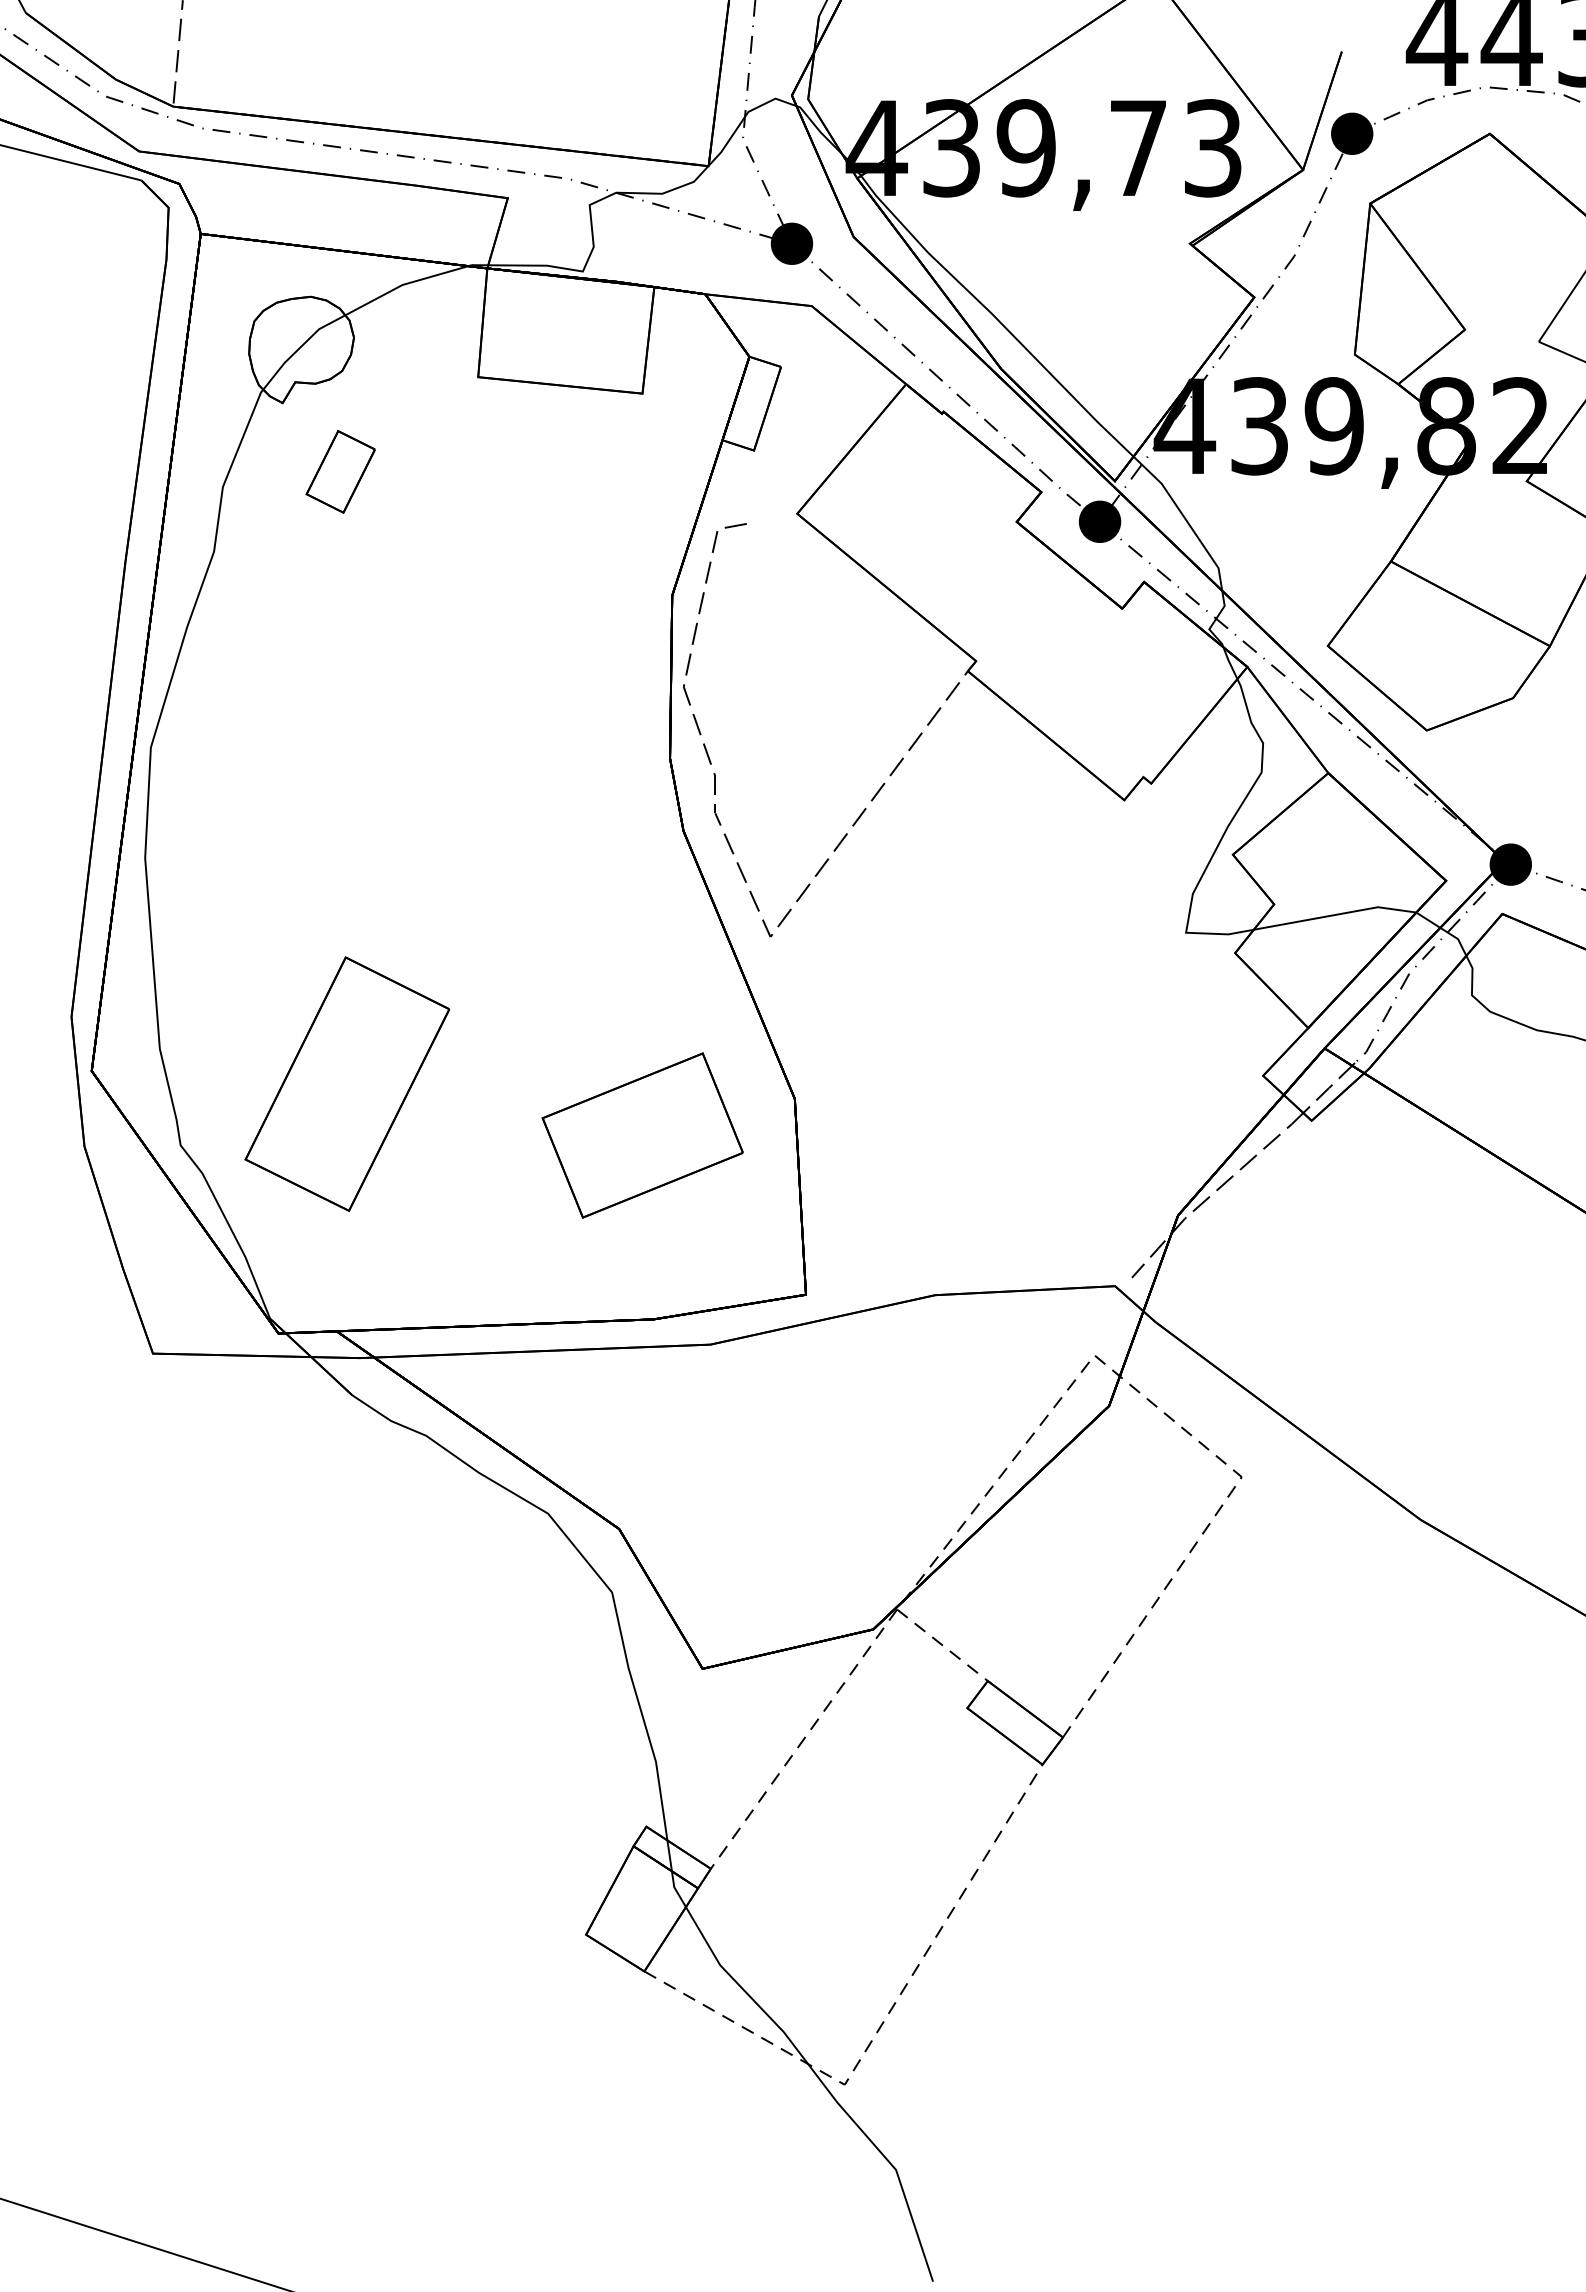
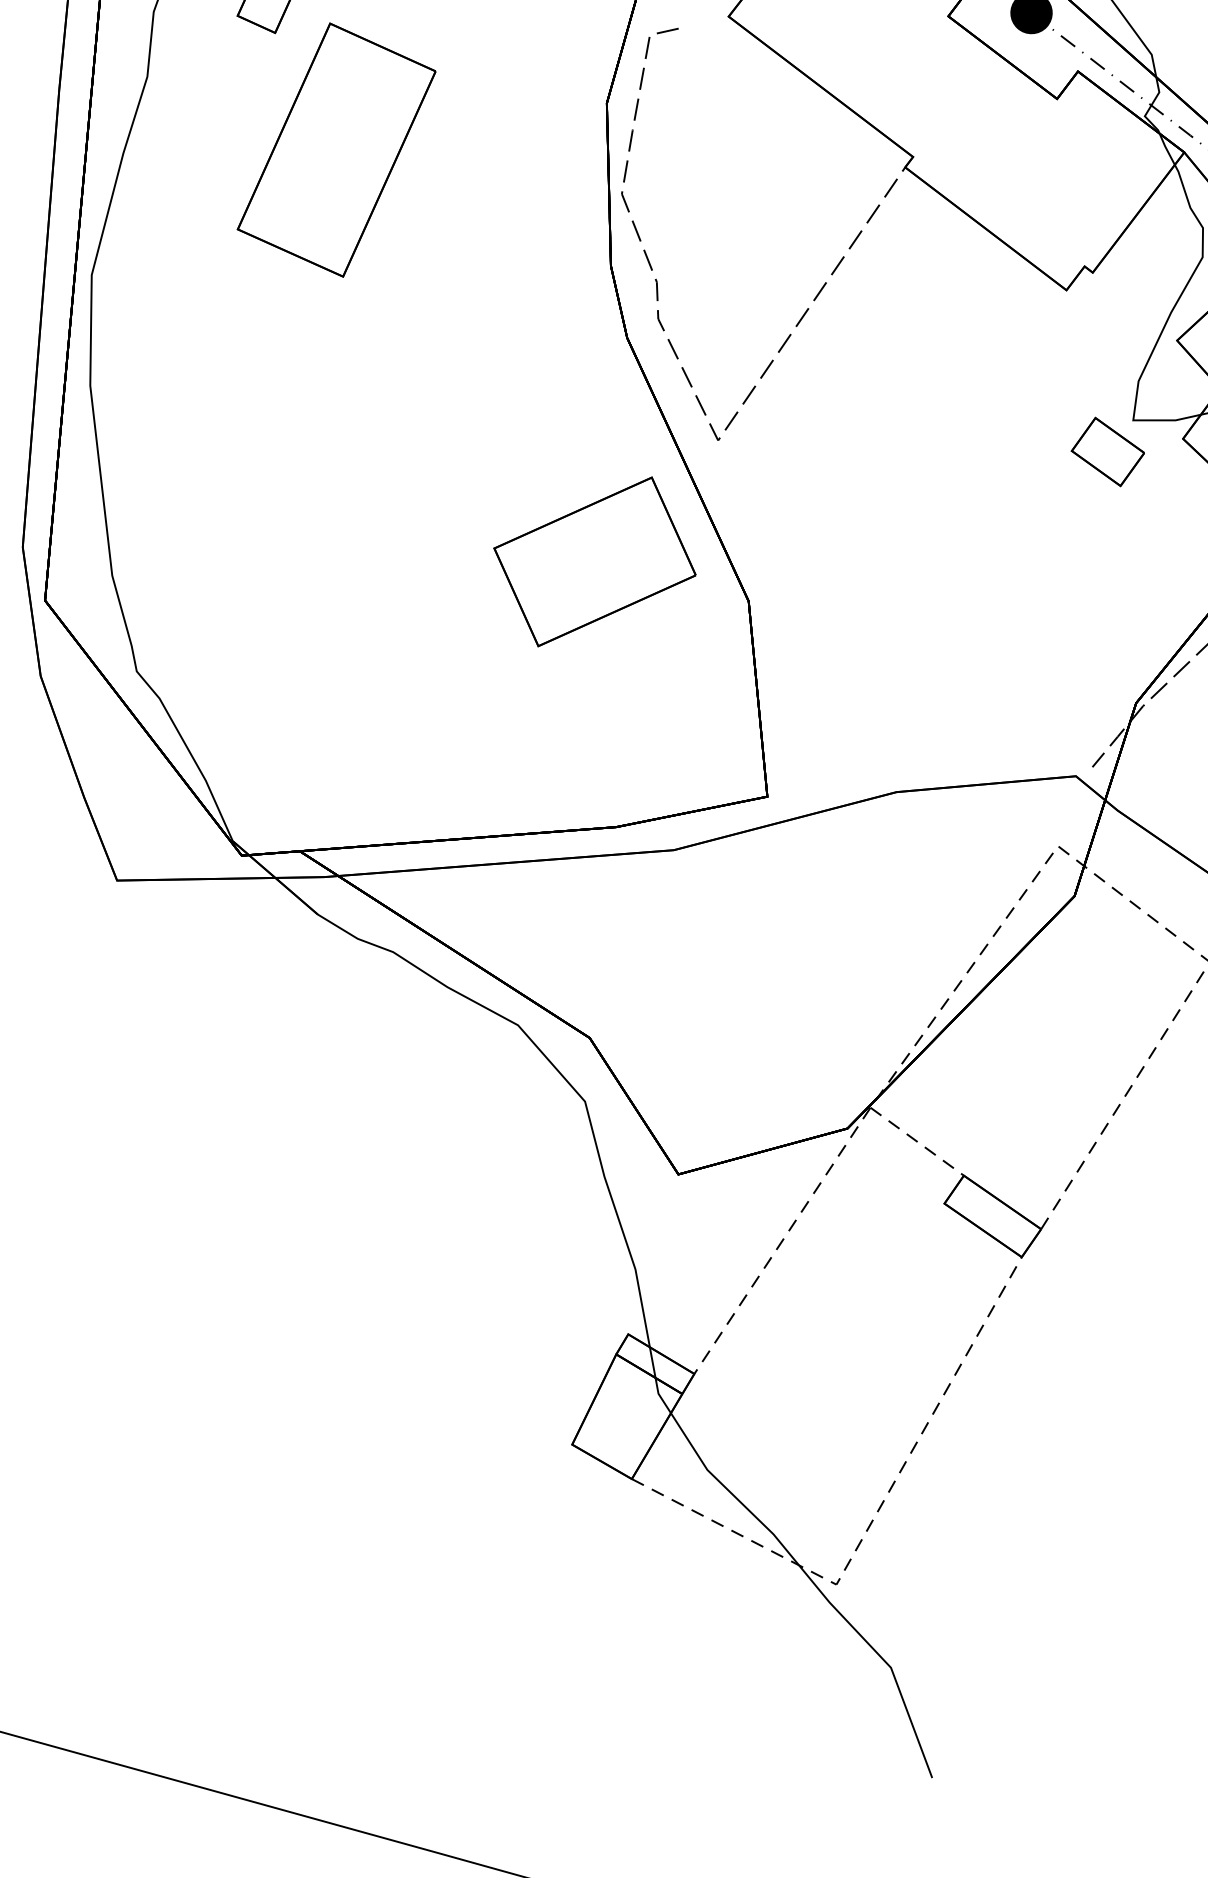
part: (1159, 962) -> (1107, 451), added
part: (347, 1083) -> (336, 149), moved
part: (642, 1135) -> (594, 561), moved

